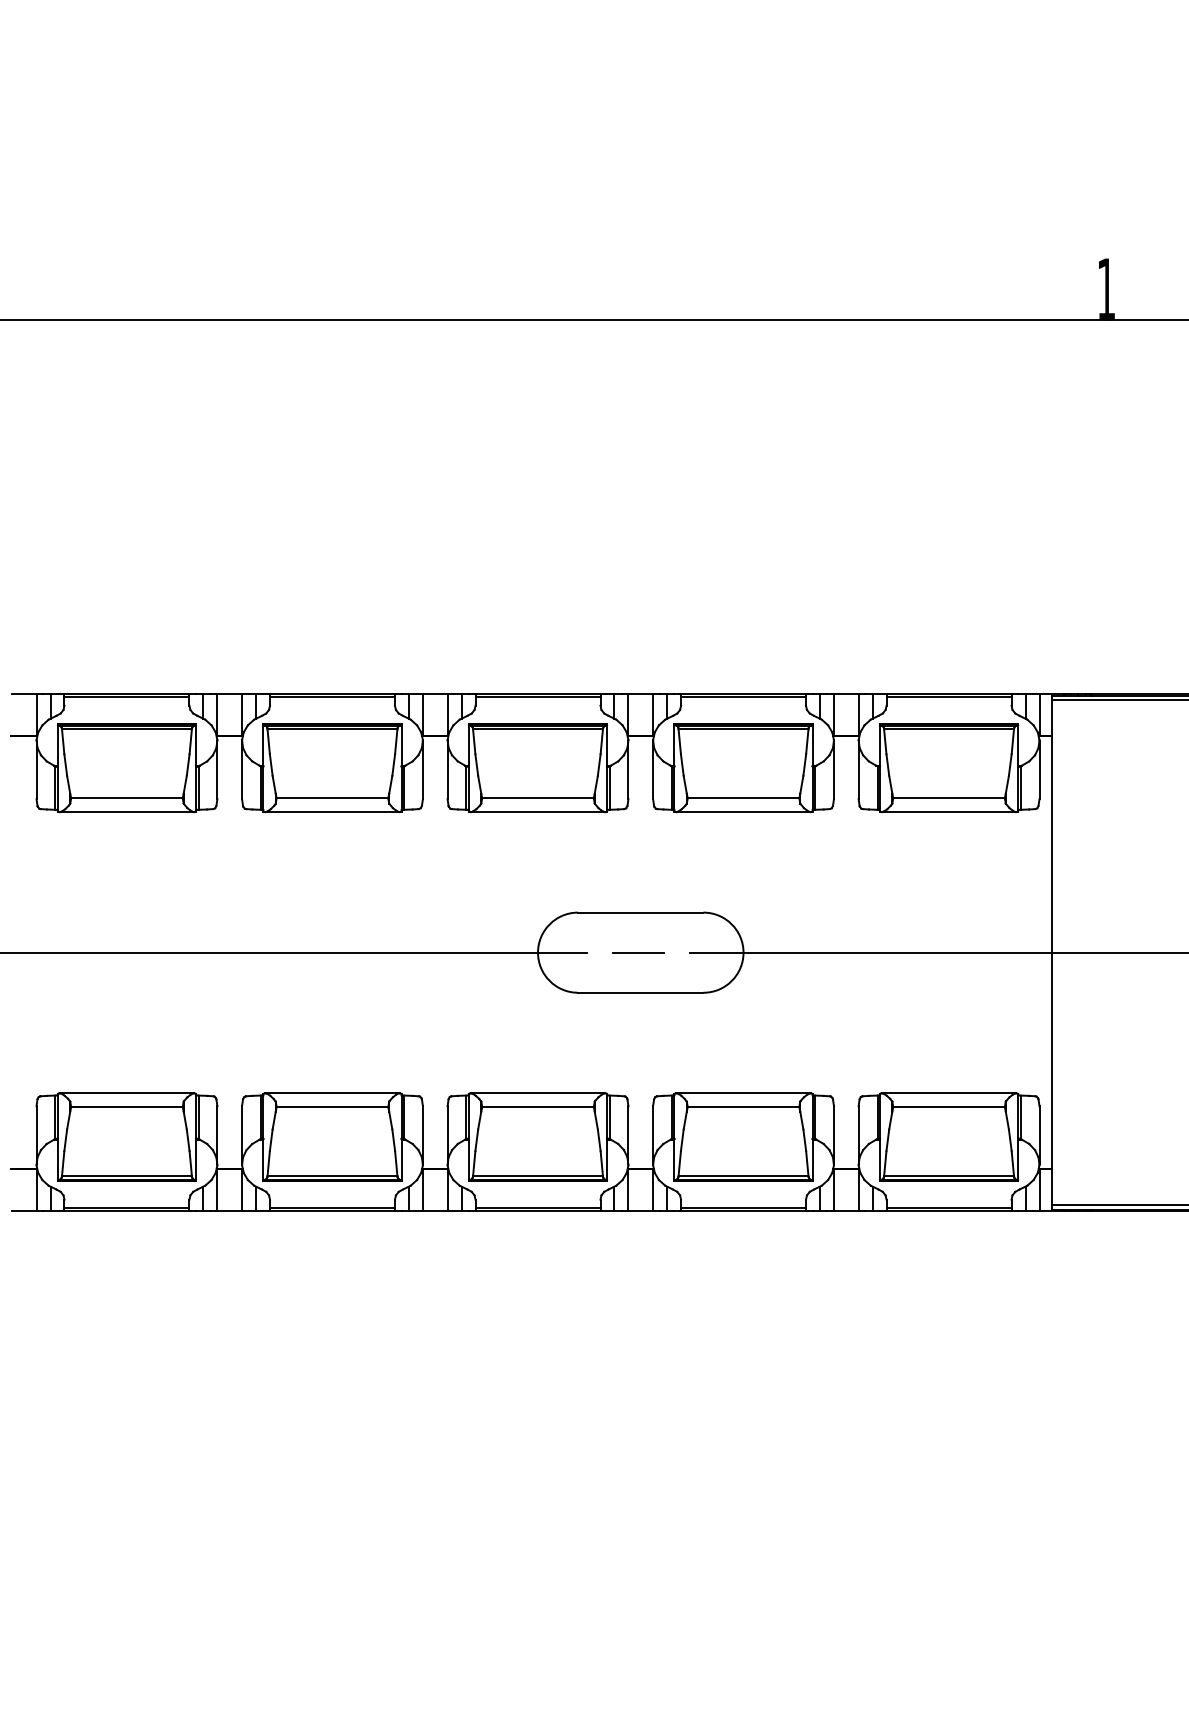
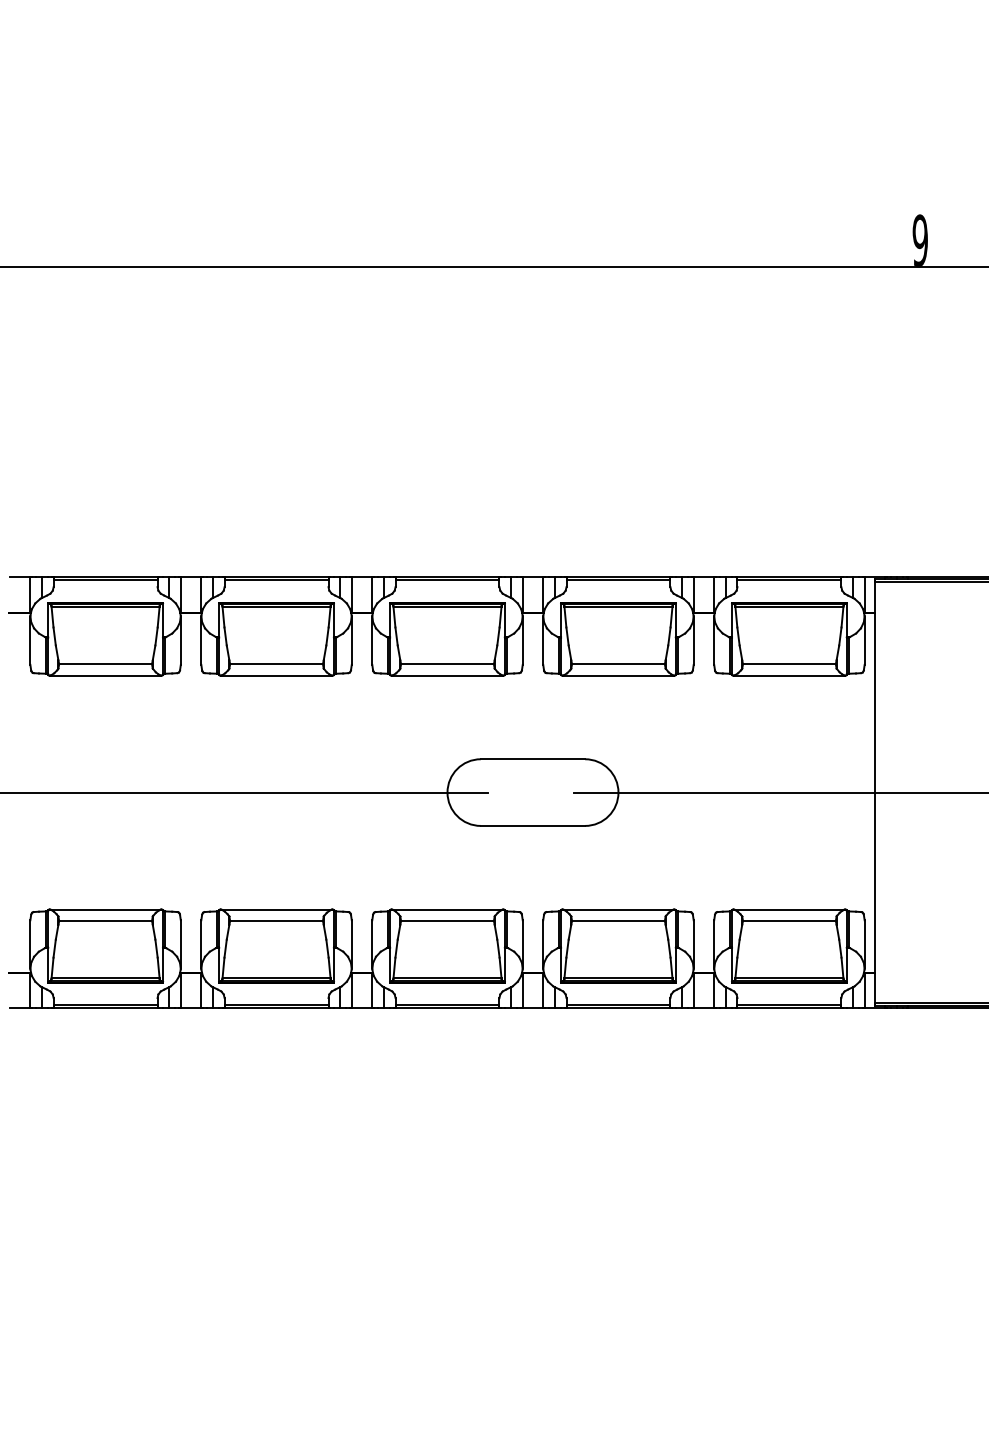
text: (1106, 289) -> (920, 240), 1 -> 9
line: (638, 952) -> (531, 792), removed

